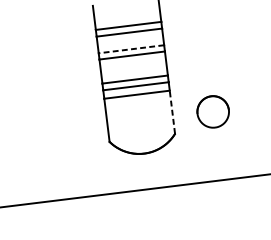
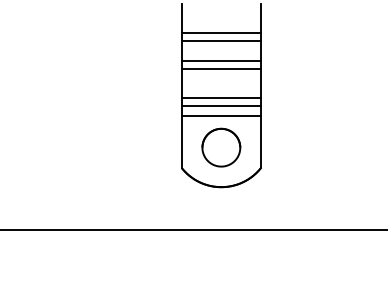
line: (130, 49) -> (220, 61), dashed -> solid
line: (172, 111) -> (260, 141), dashed -> solid
part: (213, 111) -> (221, 147), moved

